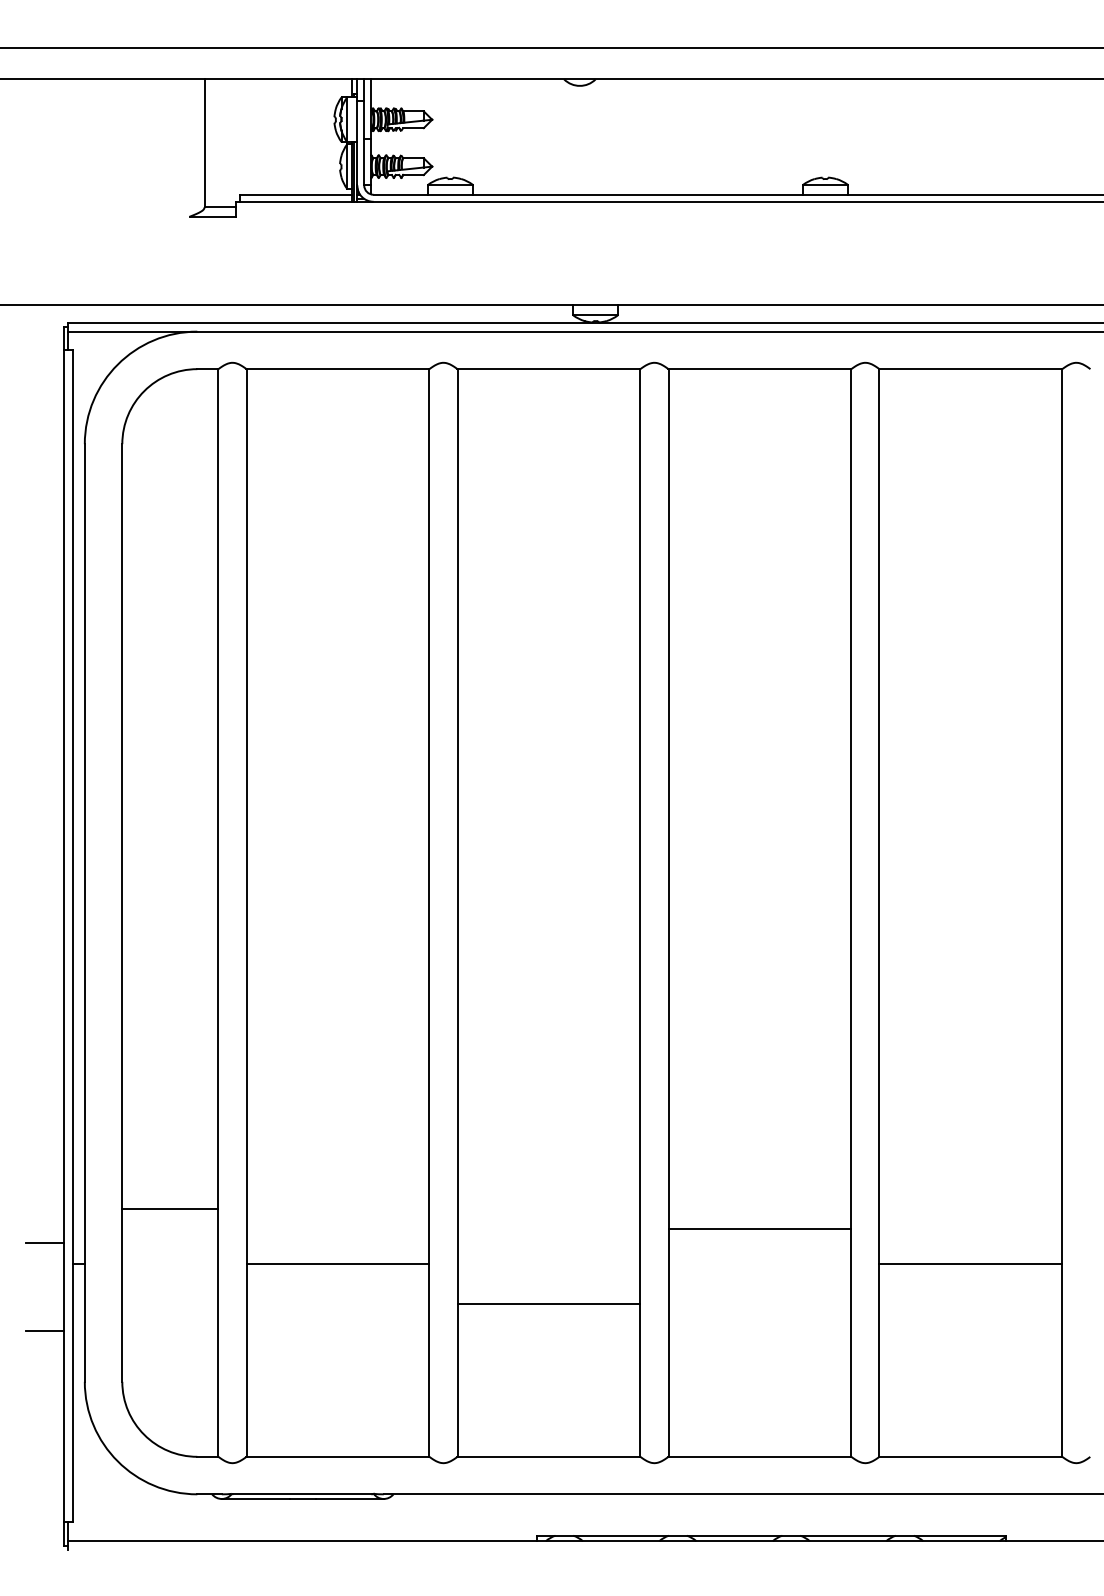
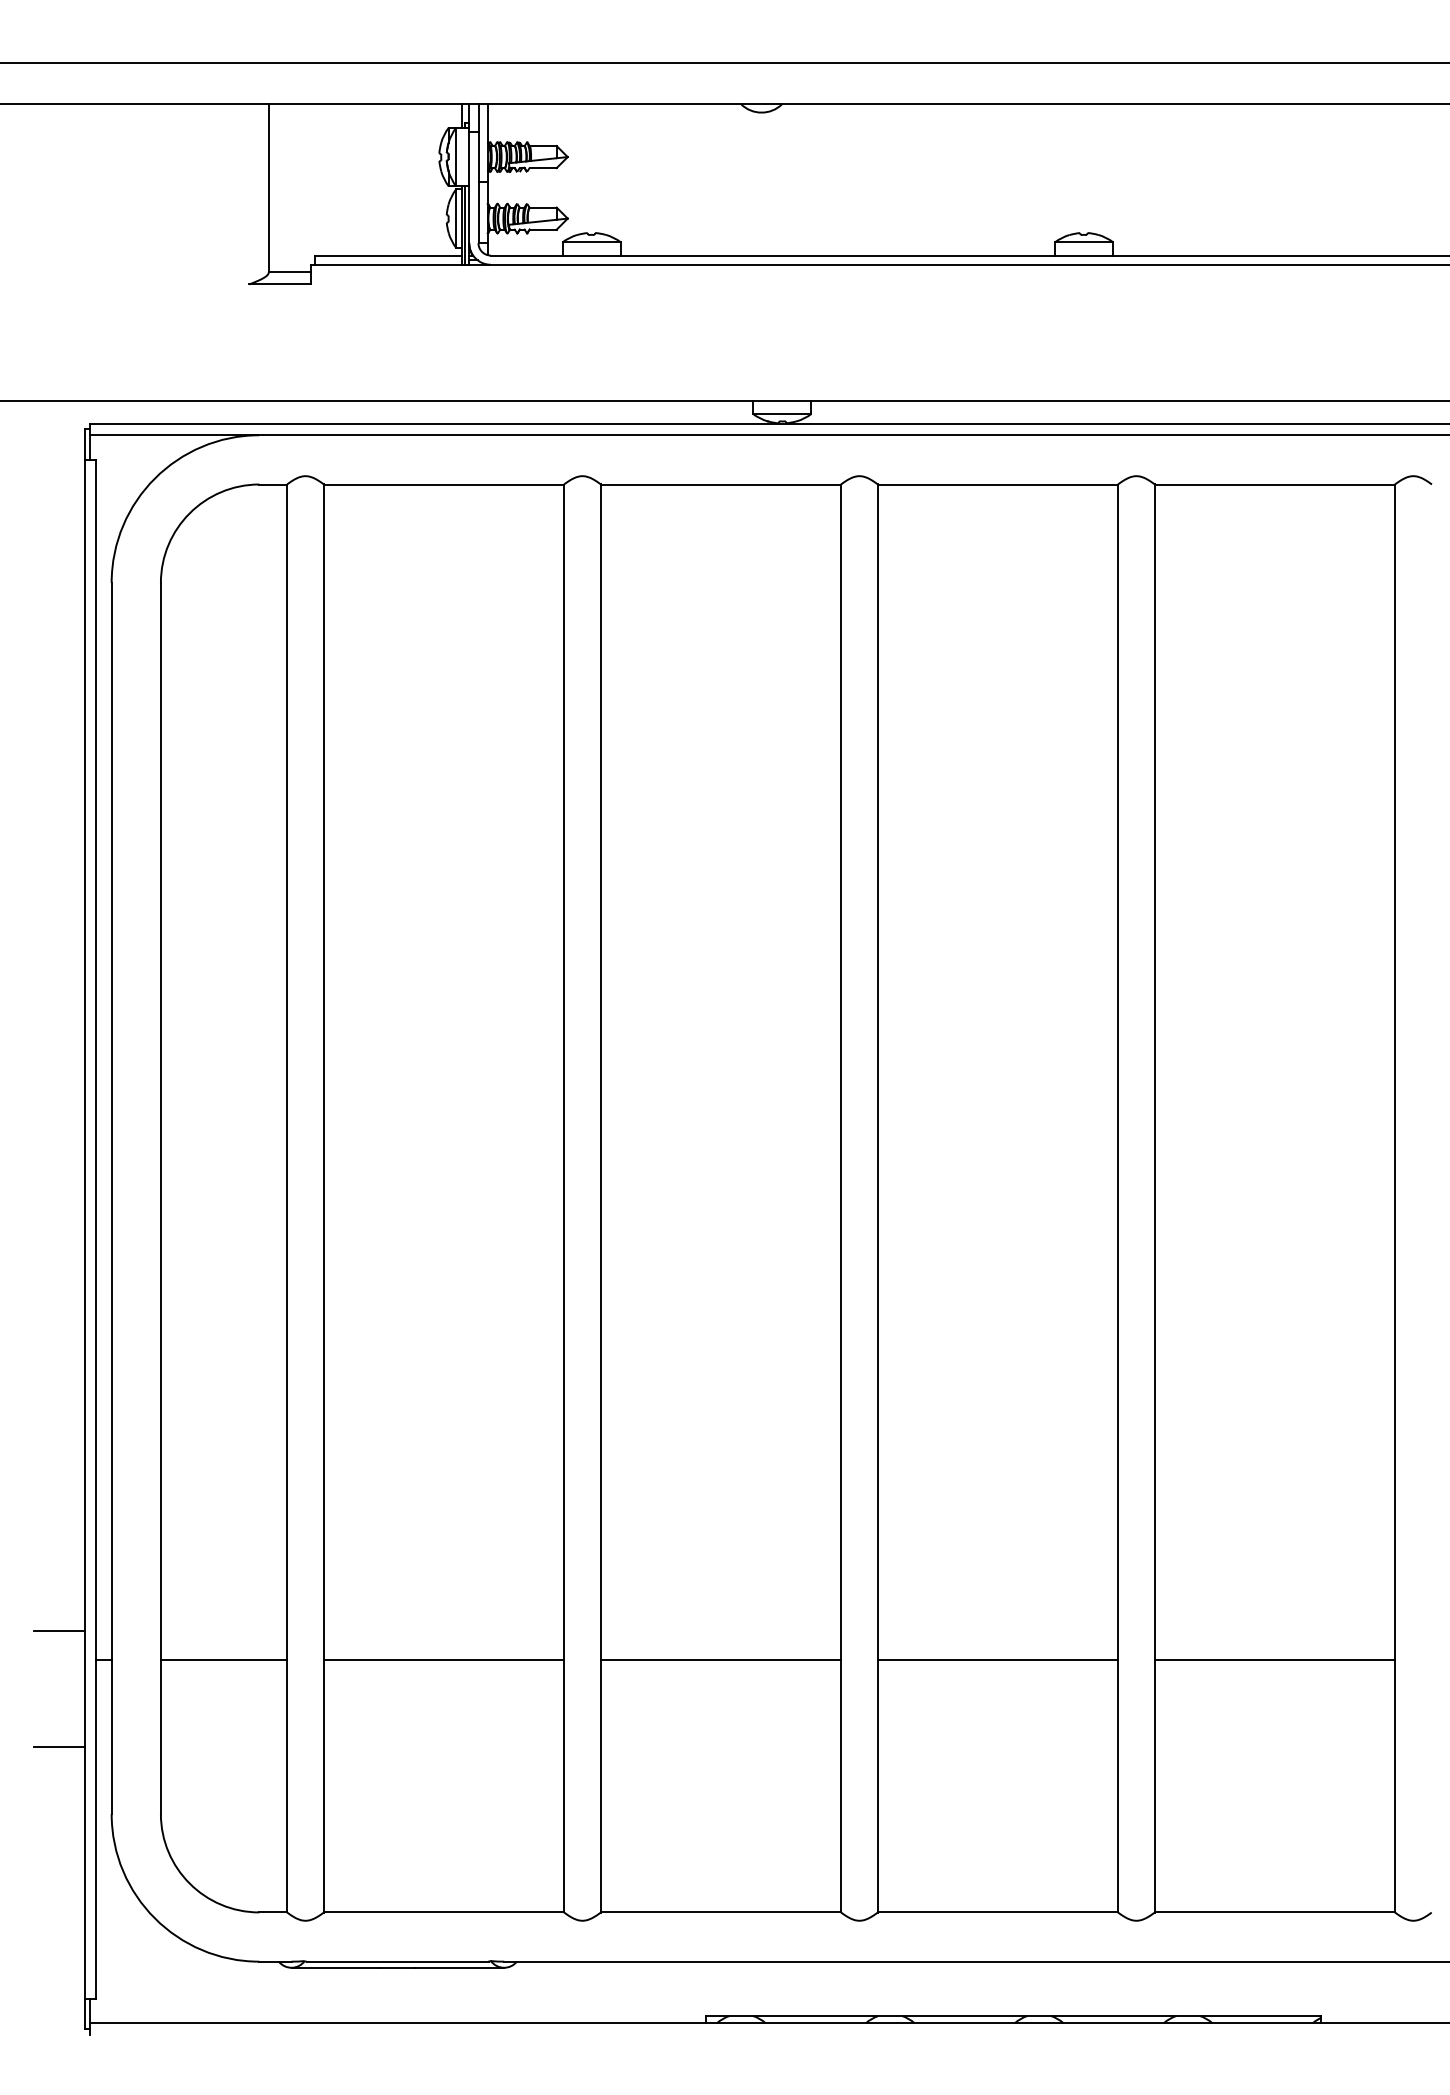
line: (170, 1208) -> (223, 1659), moved
line: (759, 1228) -> (997, 1659), moved
line: (548, 1303) -> (720, 1659), moved

